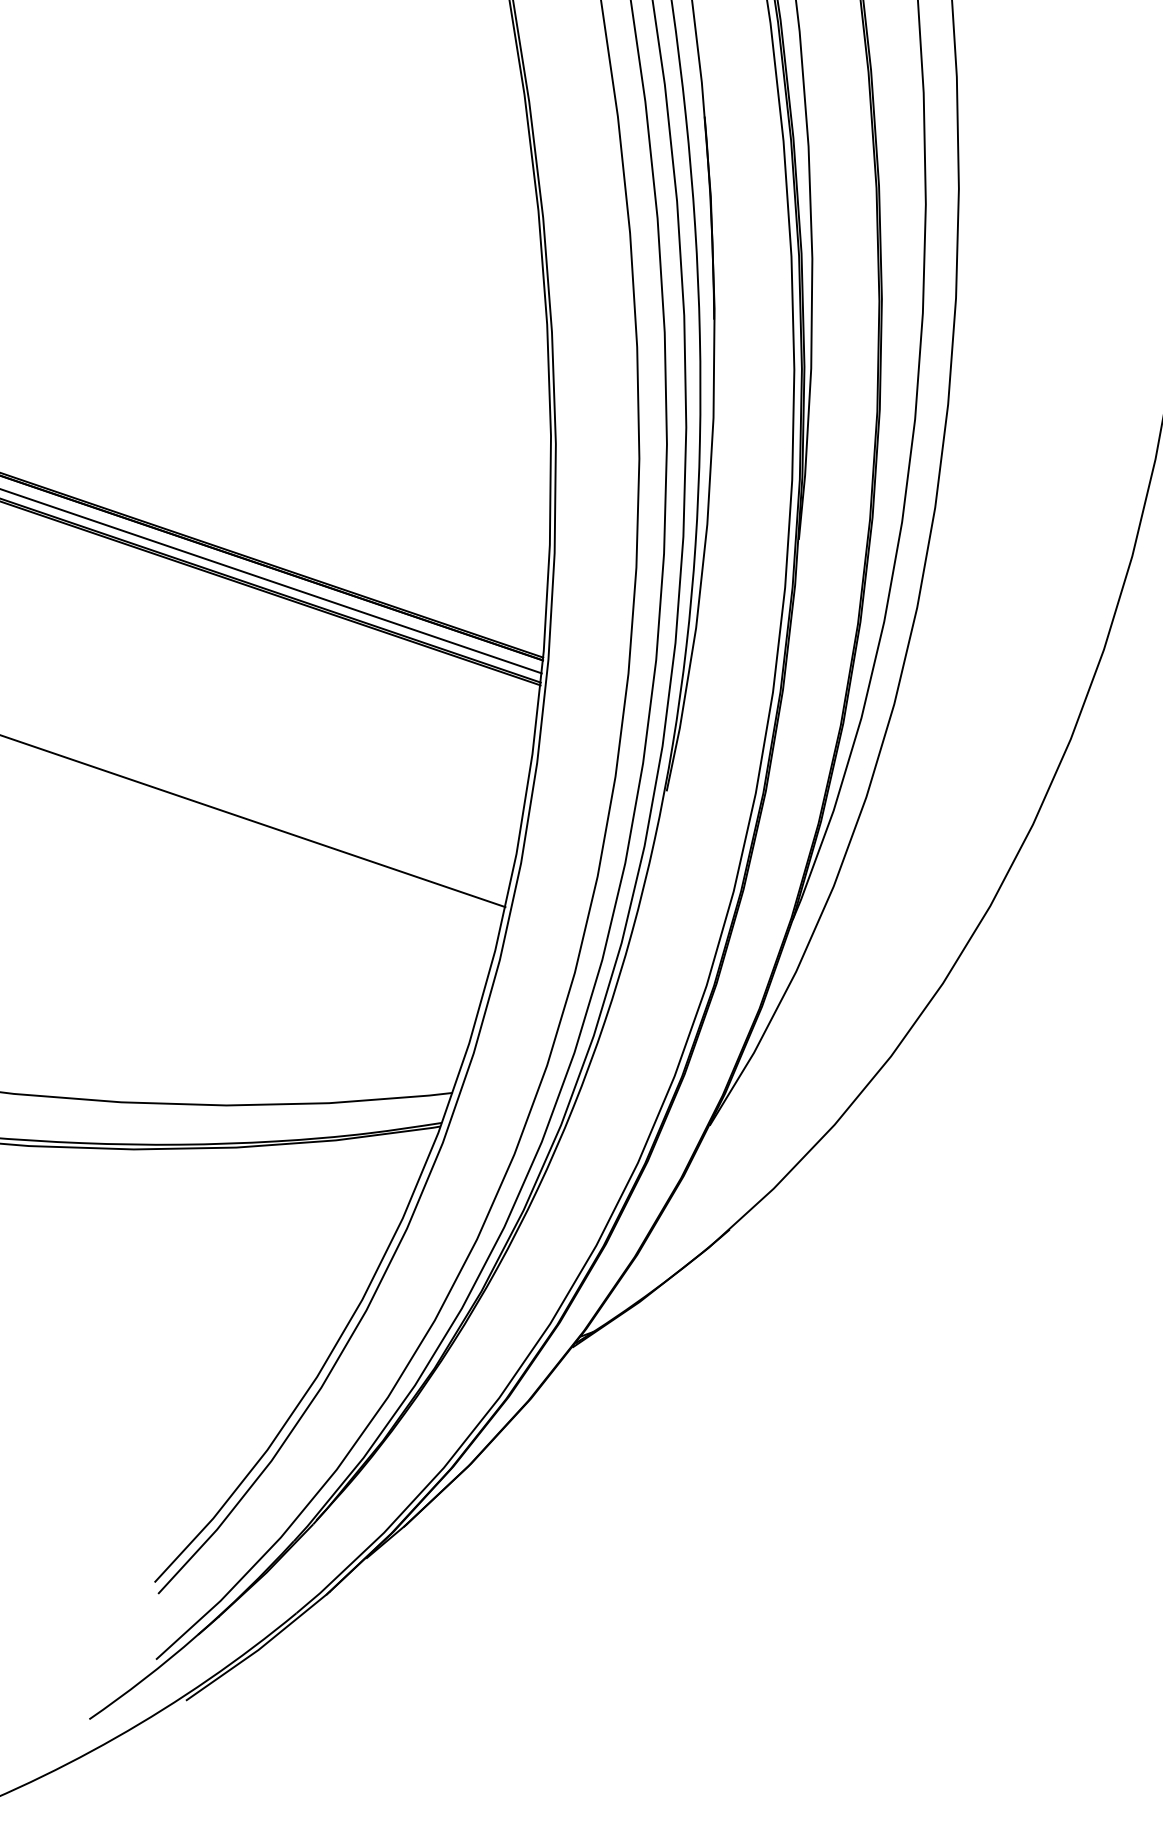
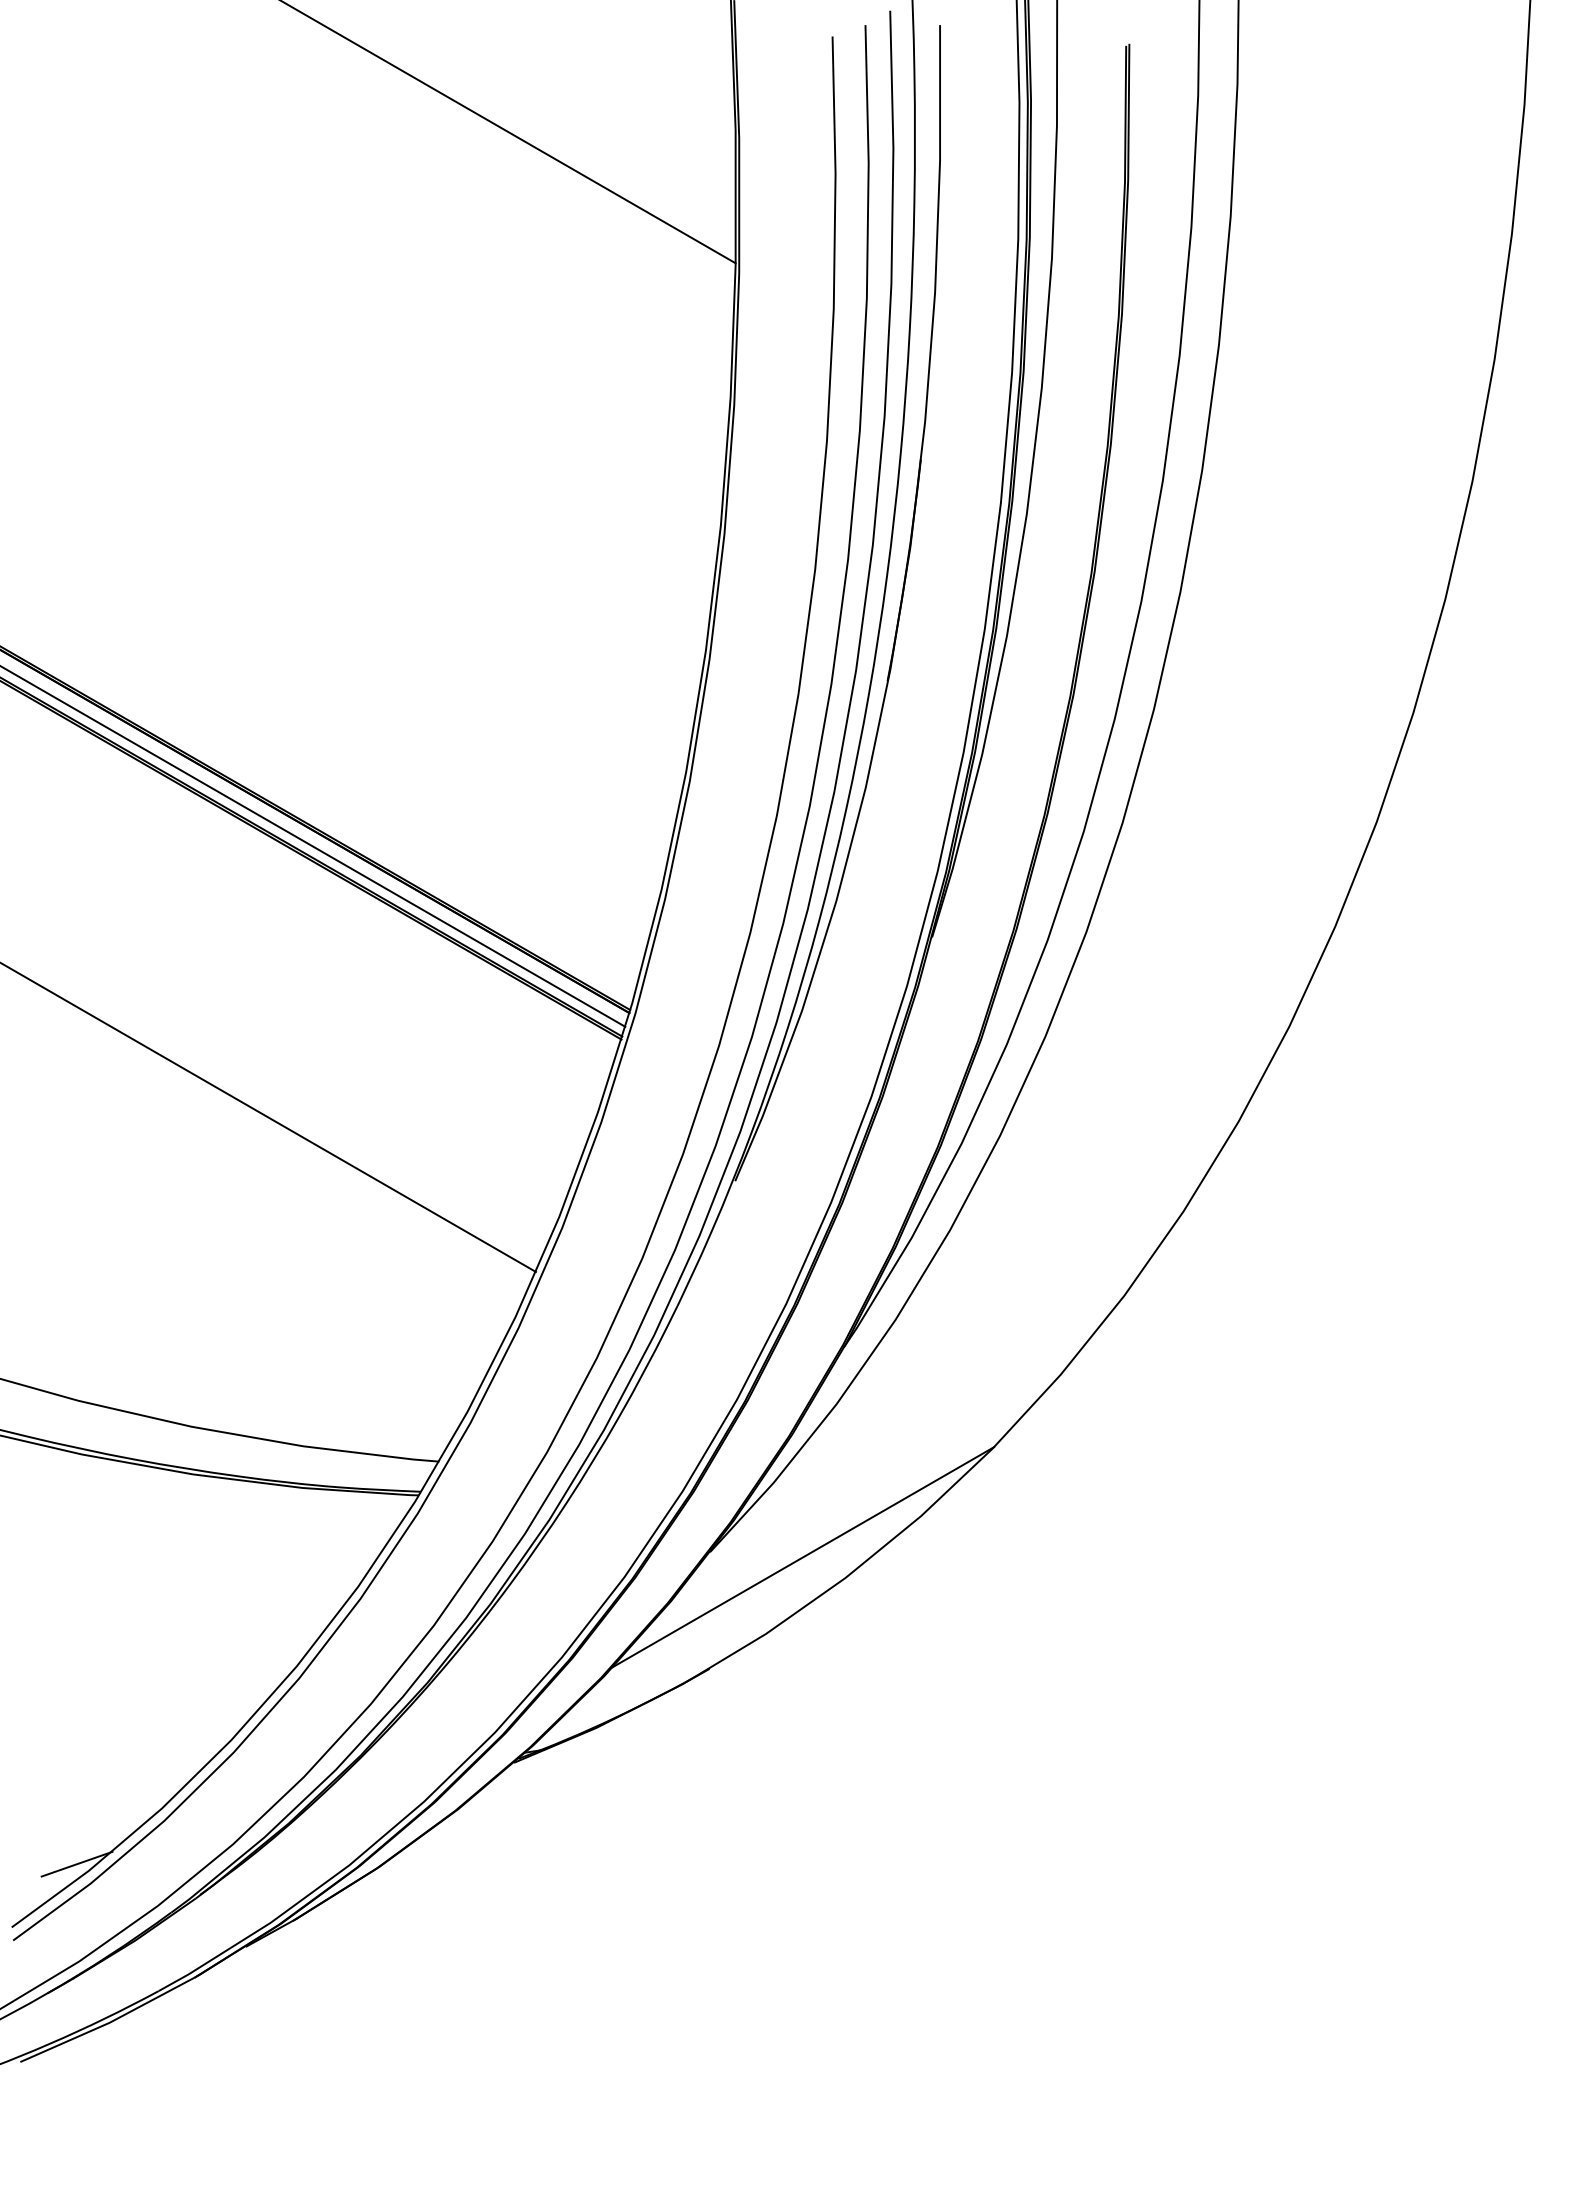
line: (793, 1114) -> (803, 1557), added
line: (200, 1514) -> (76, 1863), added

